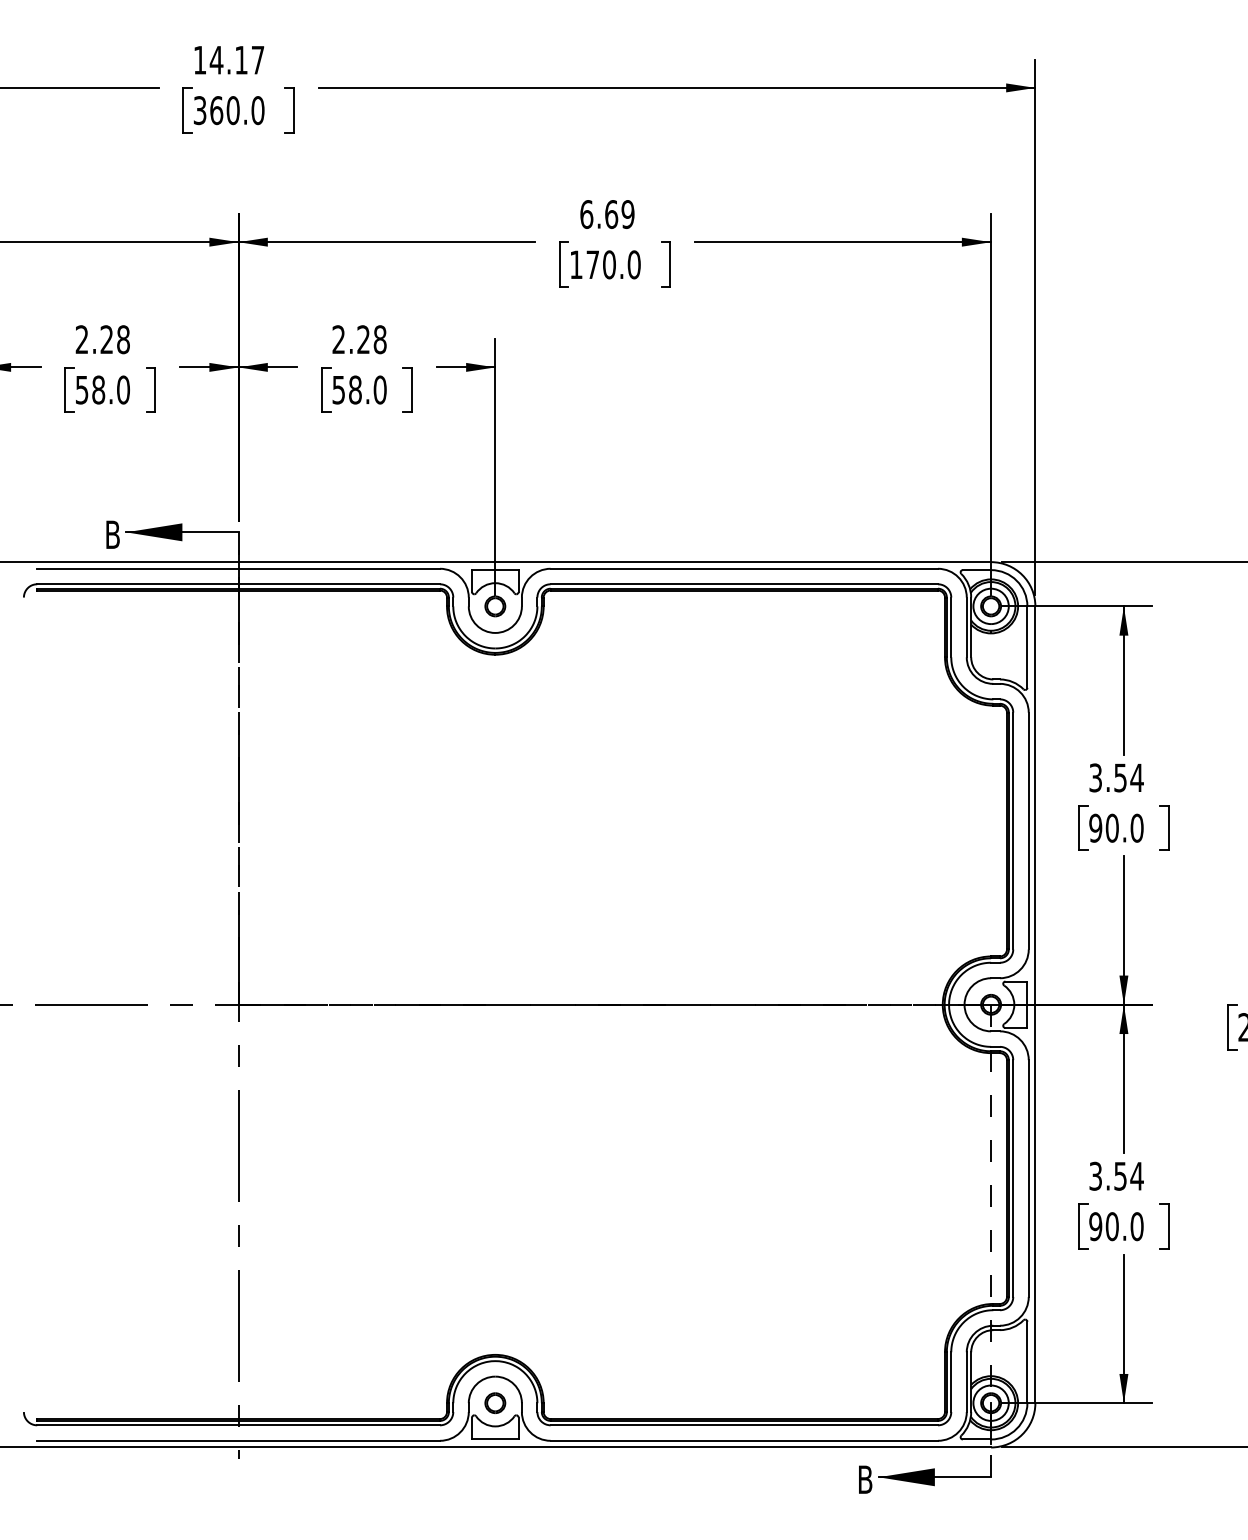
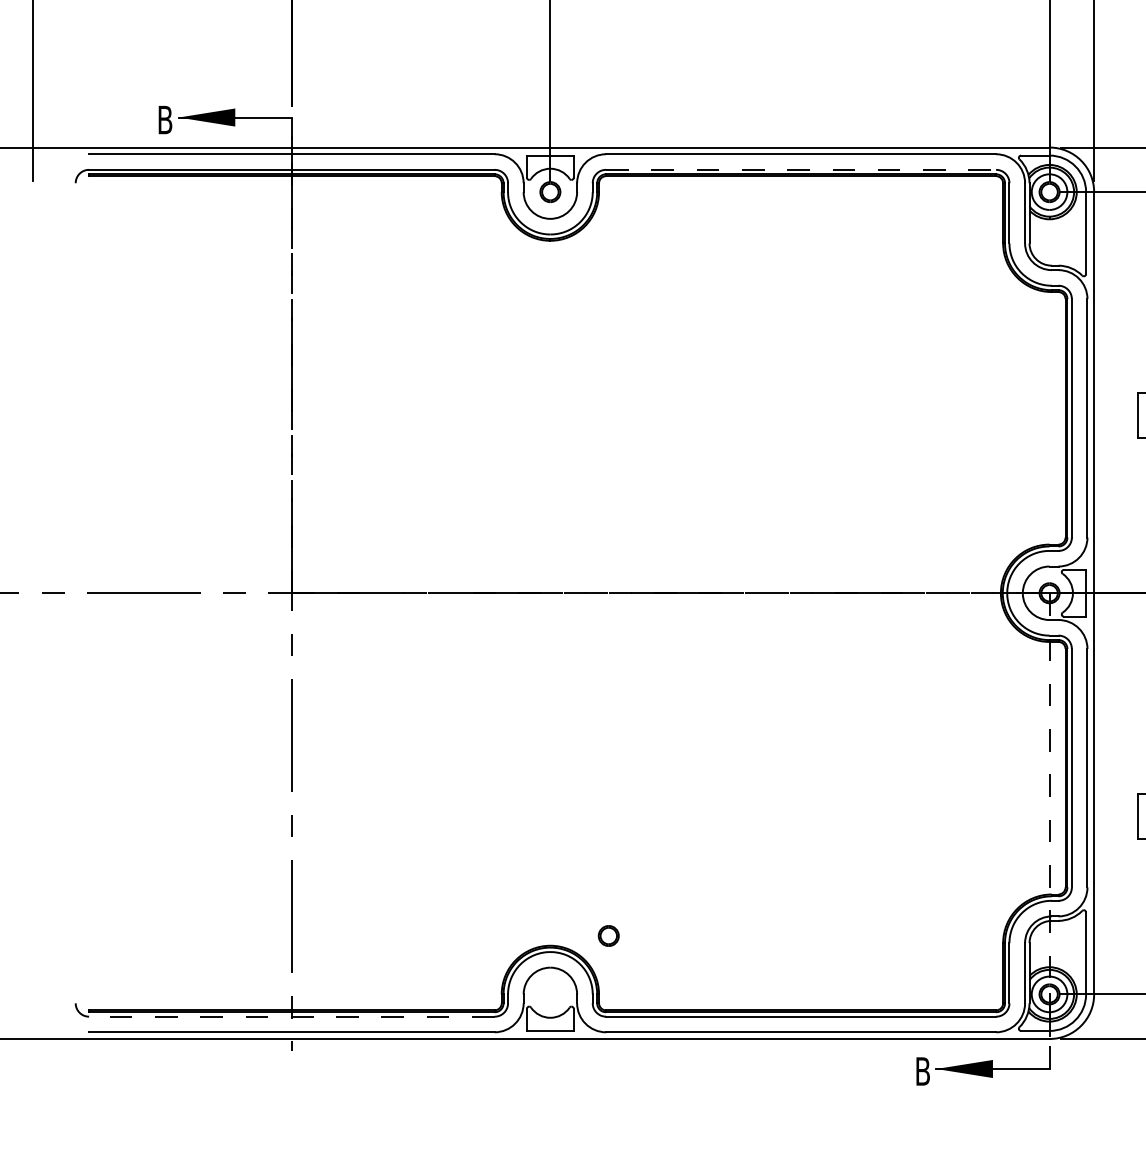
line: (744, 584) -> (801, 170), solid -> dashed
part: (495, 1402) -> (608, 935), moved
line: (238, 1425) -> (291, 1016), solid -> dashed

